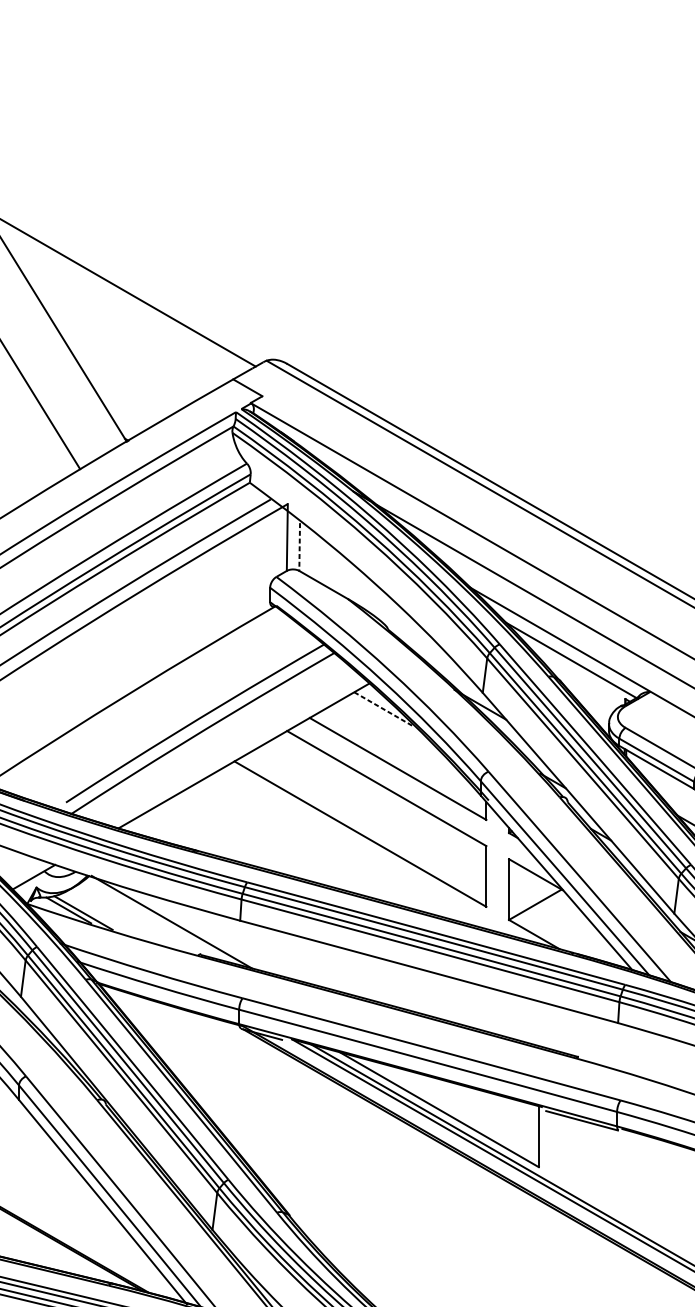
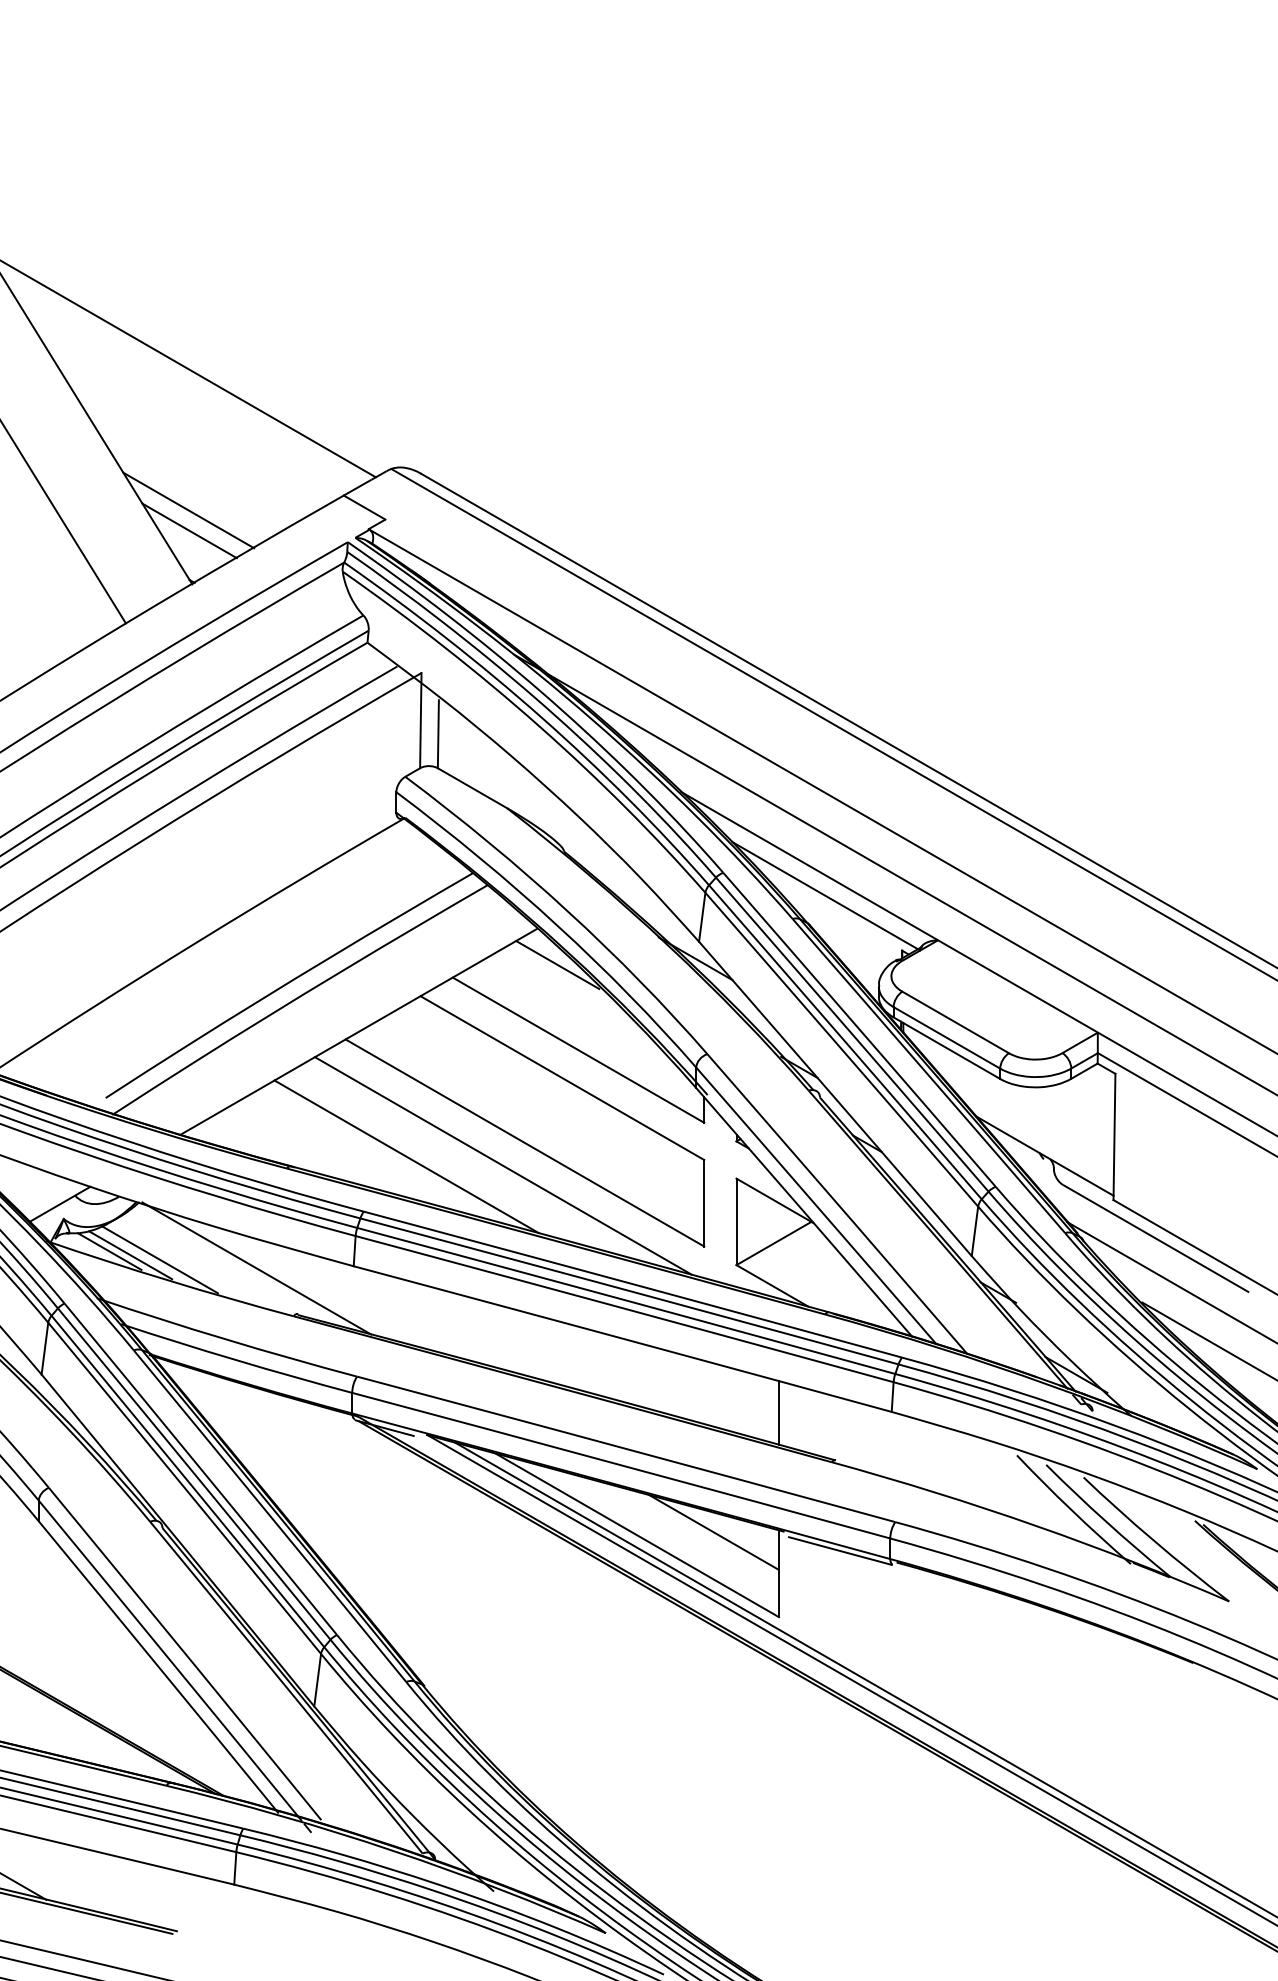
line: (124, 389) -> (188, 510), added
line: (124, 403) -> (189, 530), added
line: (299, 547) -> (438, 734), dashed -> solid
line: (383, 709) -> (557, 965), dashed -> solid
line: (277, 843) -> (406, 1156), added
line: (344, 849) -> (502, 1165), added
line: (103, 915) -> (159, 1259), added
line: (538, 1023) -> (778, 1412), added
line: (492, 1107) -> (713, 1532), added

